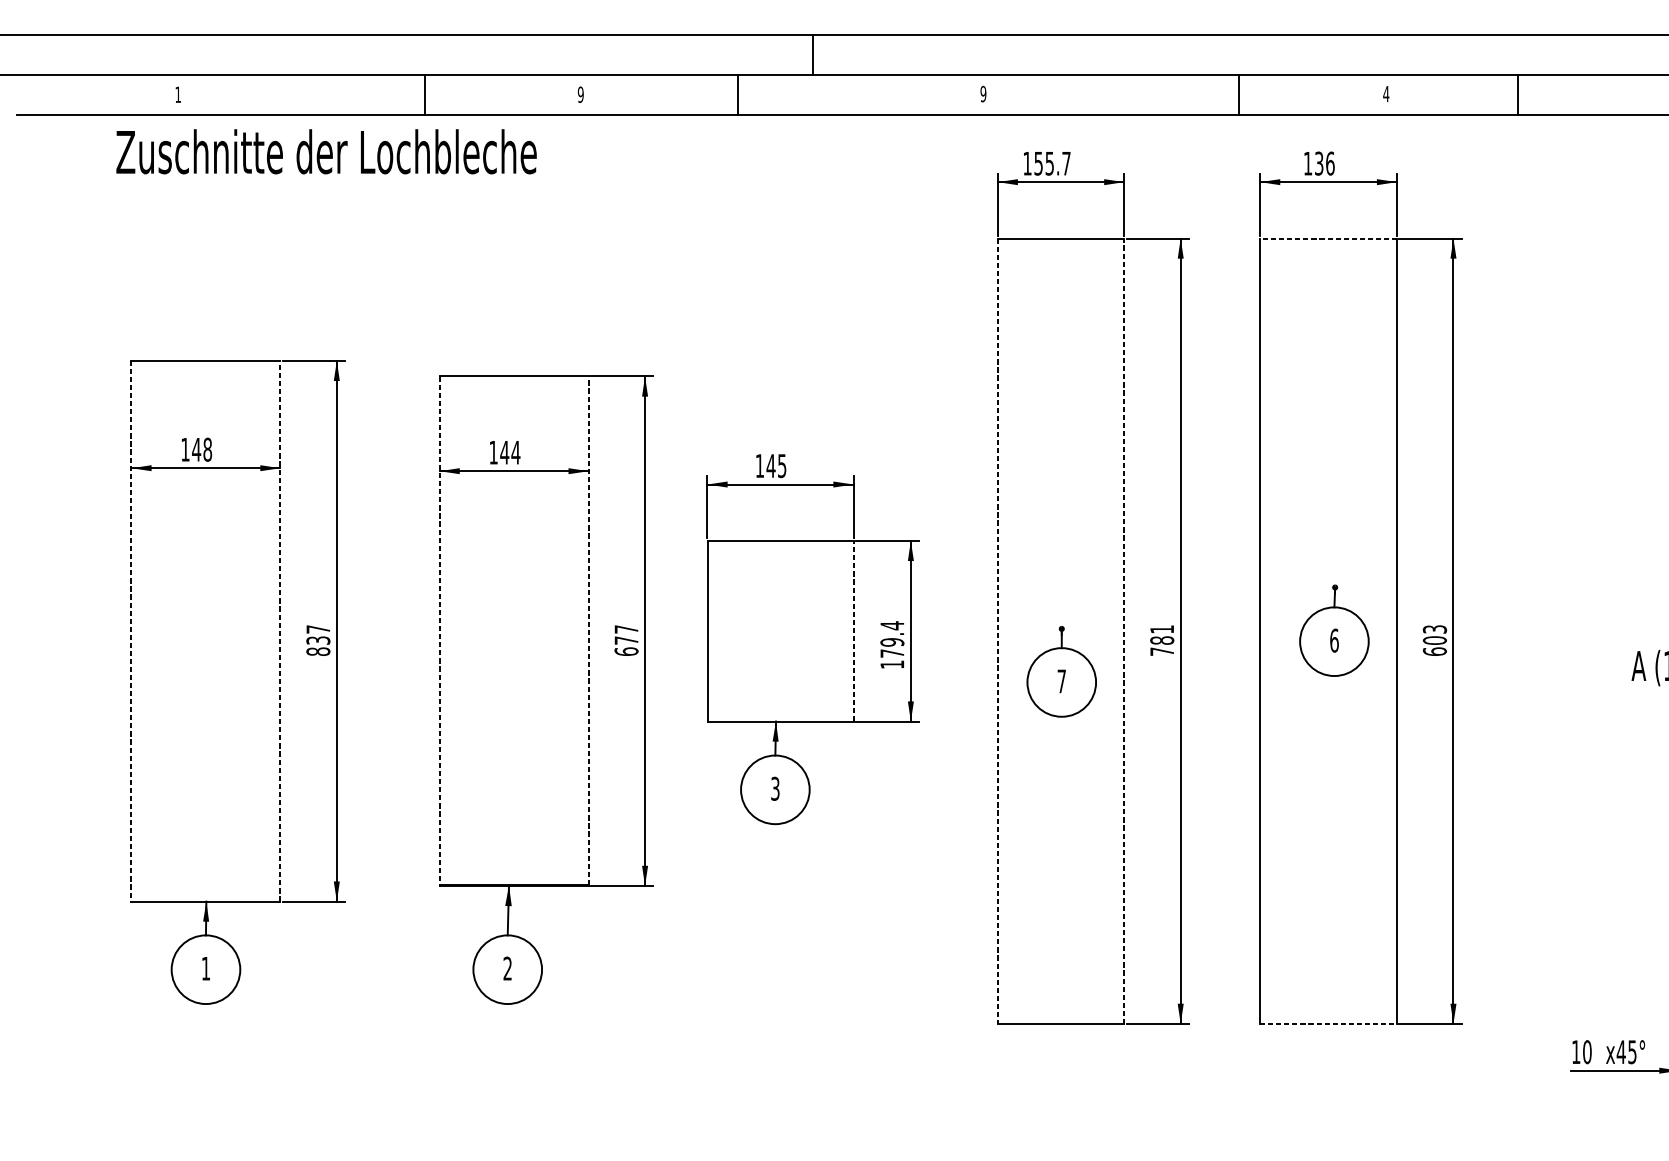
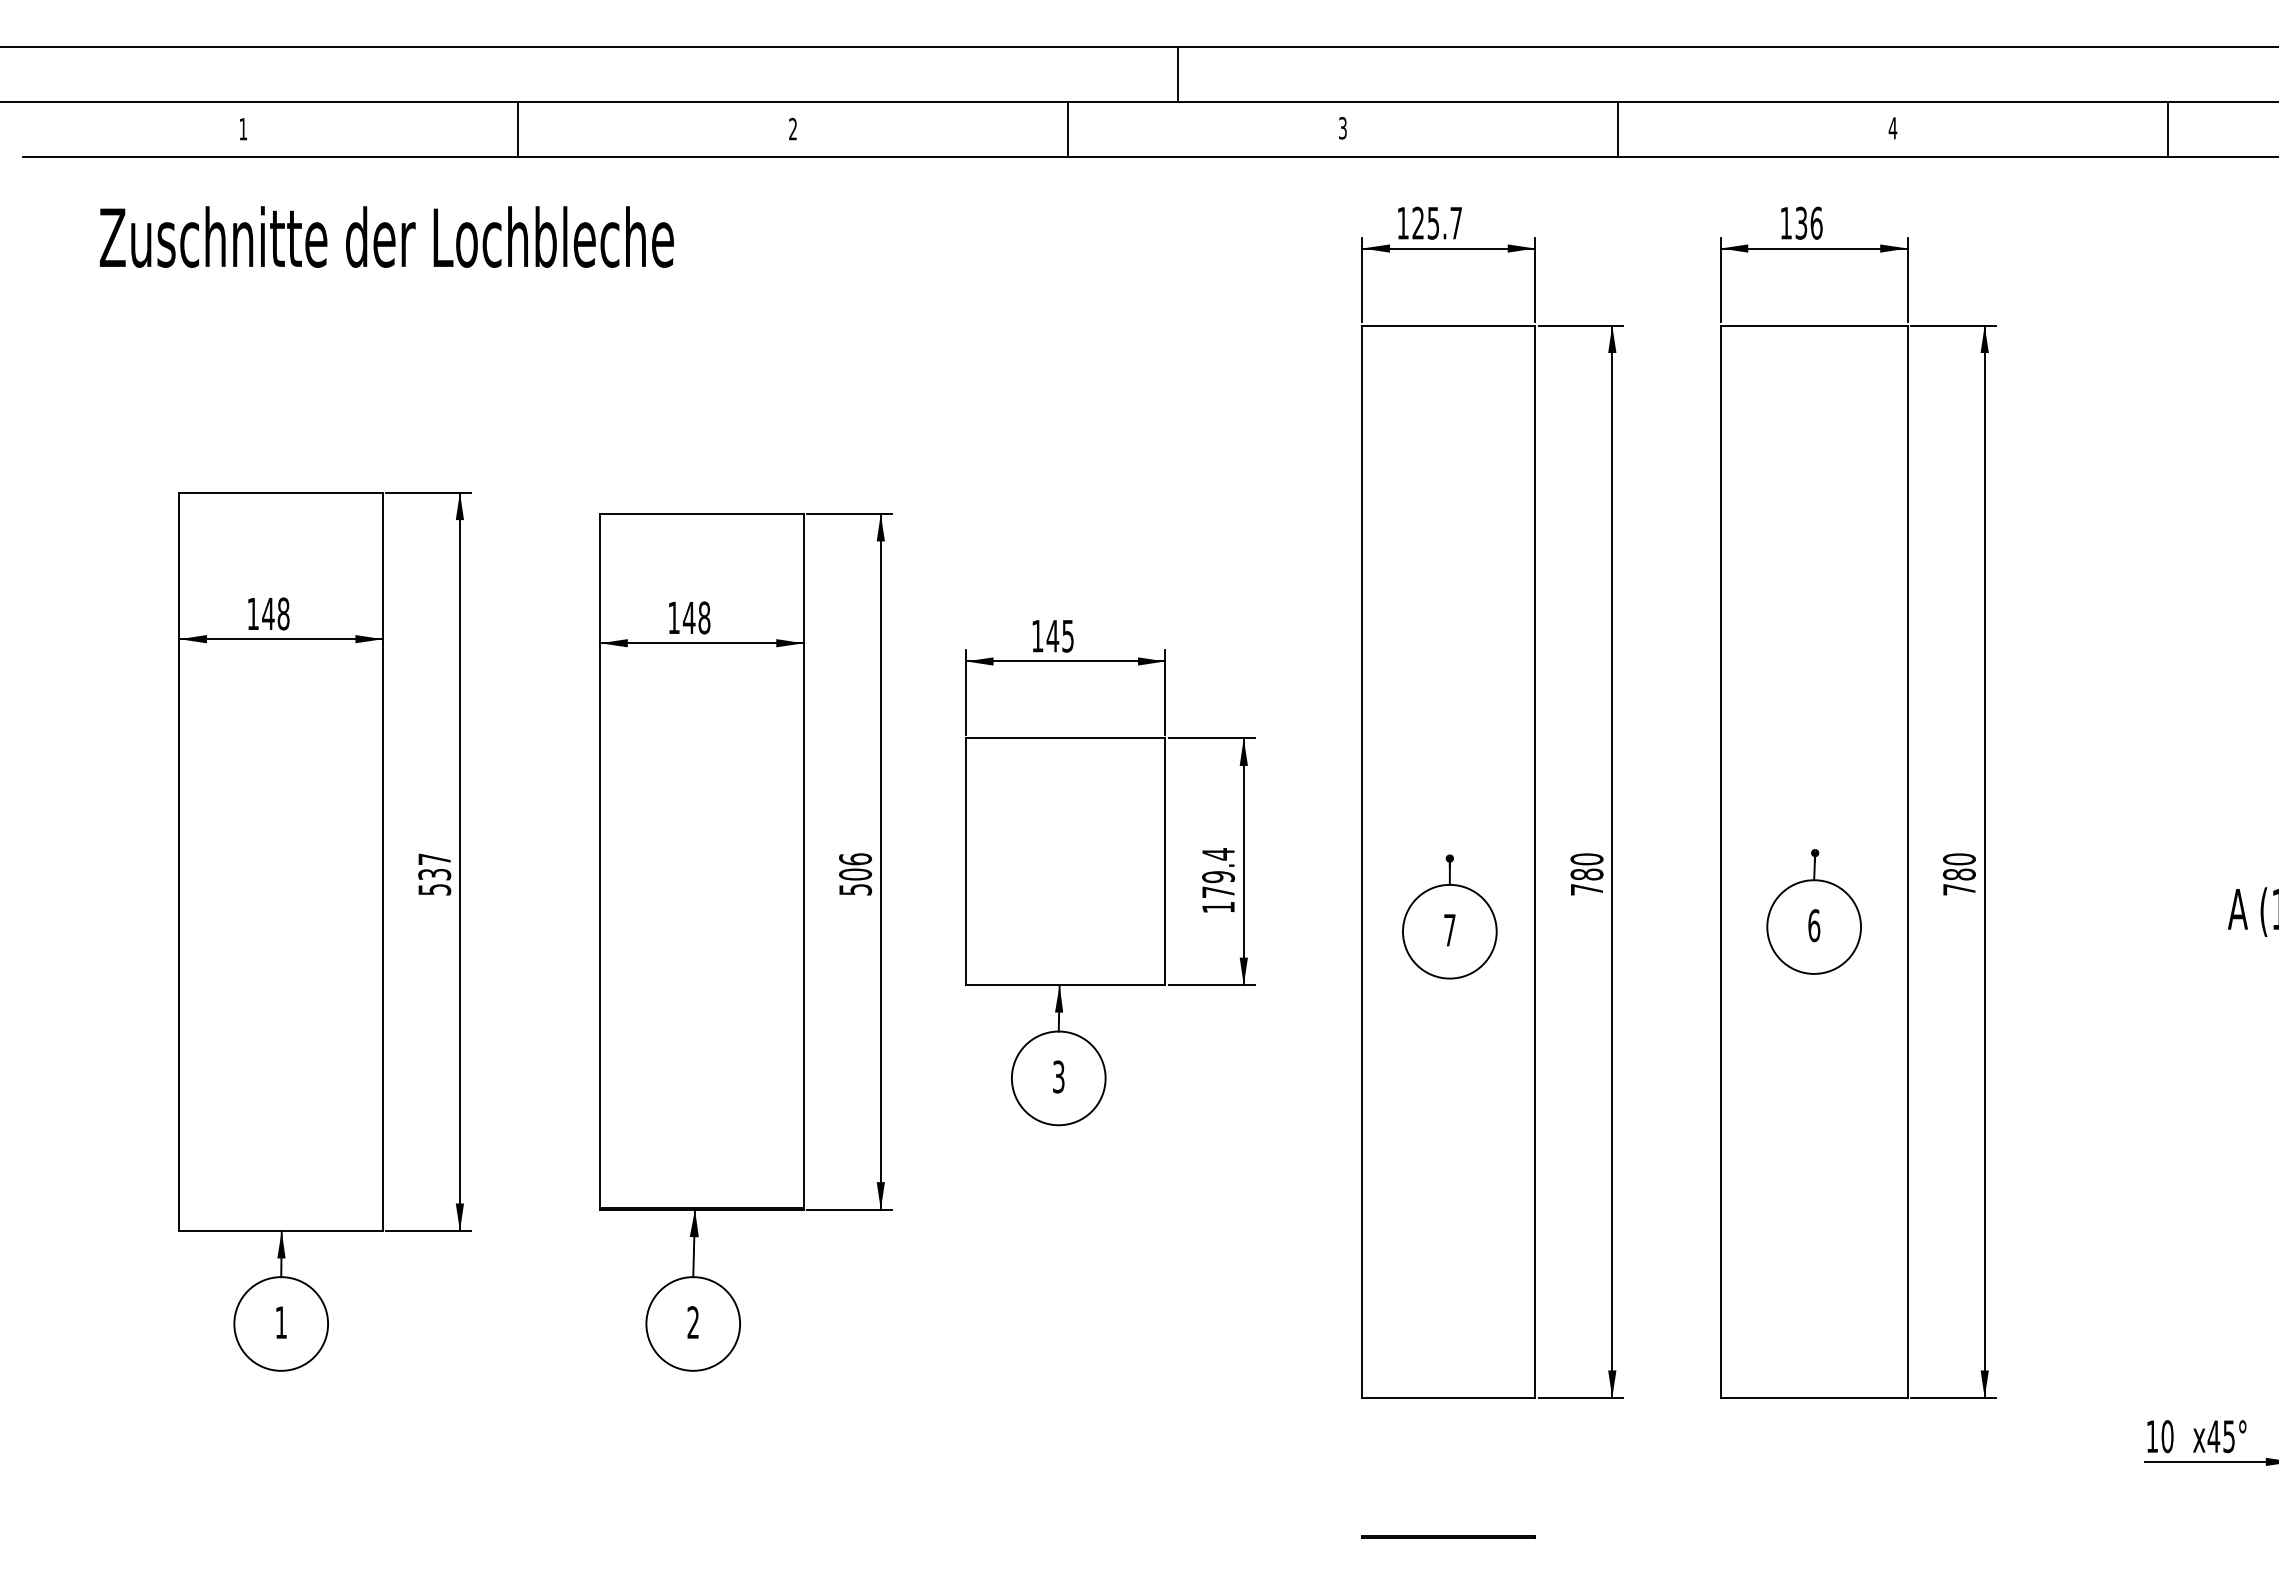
line: (812, 54) -> (1177, 74), moved
line: (424, 94) -> (517, 129), moved
text: (581, 94) -> (793, 129), 9 -> 2
line: (737, 94) -> (1067, 129), moved
text: (983, 94) -> (1342, 128), 9 -> 3
line: (1238, 94) -> (1617, 129), moved
line: (1517, 94) -> (2167, 129), moved
text: (326, 151) -> (386, 236), moved
text: (1038, 163) -> (1417, 222), 155.7 -> 125.7
line: (1328, 238) -> (1813, 325), dashed -> solid
text: (515, 452) -> (704, 617), 144 -> 148
text: (1161, 629) -> (1586, 859), 781 -> 780
line: (588, 630) -> (803, 860), dashed -> solid
part: (1333, 630) -> (1813, 911), moved
line: (131, 631) -> (179, 862), dashed -> solid
line: (280, 631) -> (382, 861), dashed -> solid
line: (439, 631) -> (600, 861), dashed -> solid
line: (853, 631) -> (1165, 861), dashed -> solid
line: (997, 631) -> (1362, 862), dashed -> solid
line: (1124, 631) -> (1535, 861), dashed -> solid
text: (626, 640) -> (855, 874), 677 -> 506
text: (1434, 640) -> (1958, 874), 603 -> 780
text: (318, 651) -> (434, 889), 837 -> 537
line: (1328, 1023) -> (1814, 1397), dashed -> solid
line: (1060, 1125) -> (1448, 1536), added

